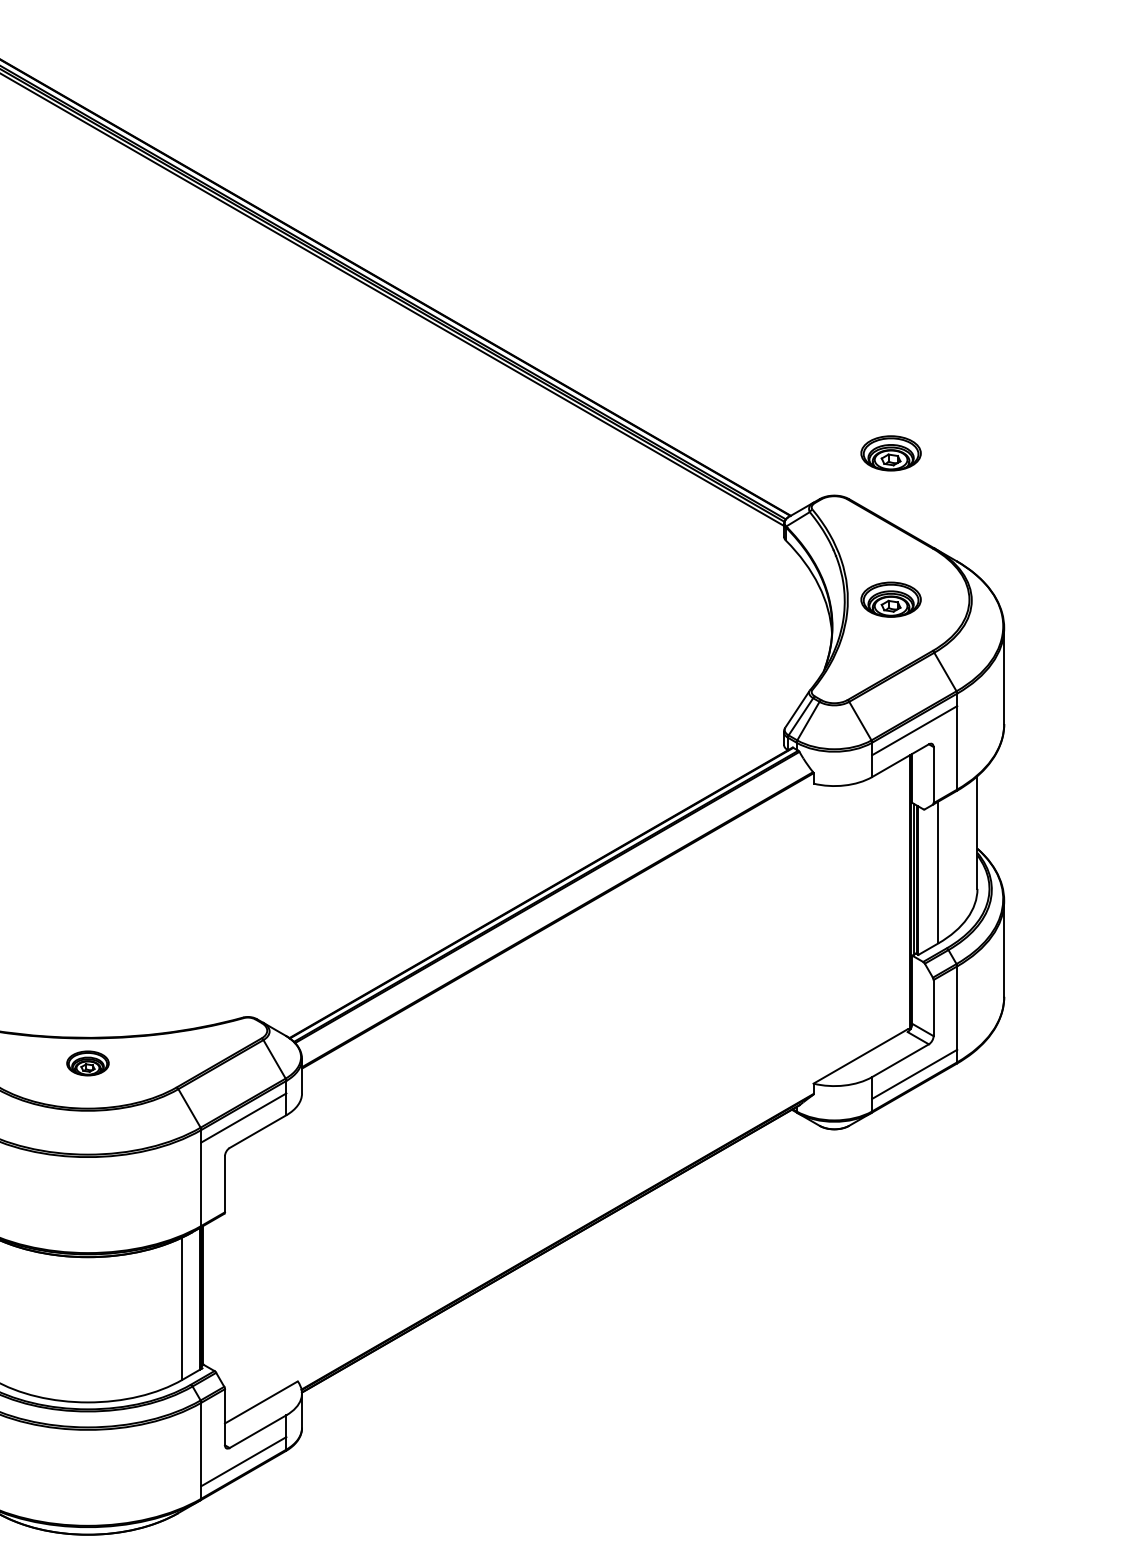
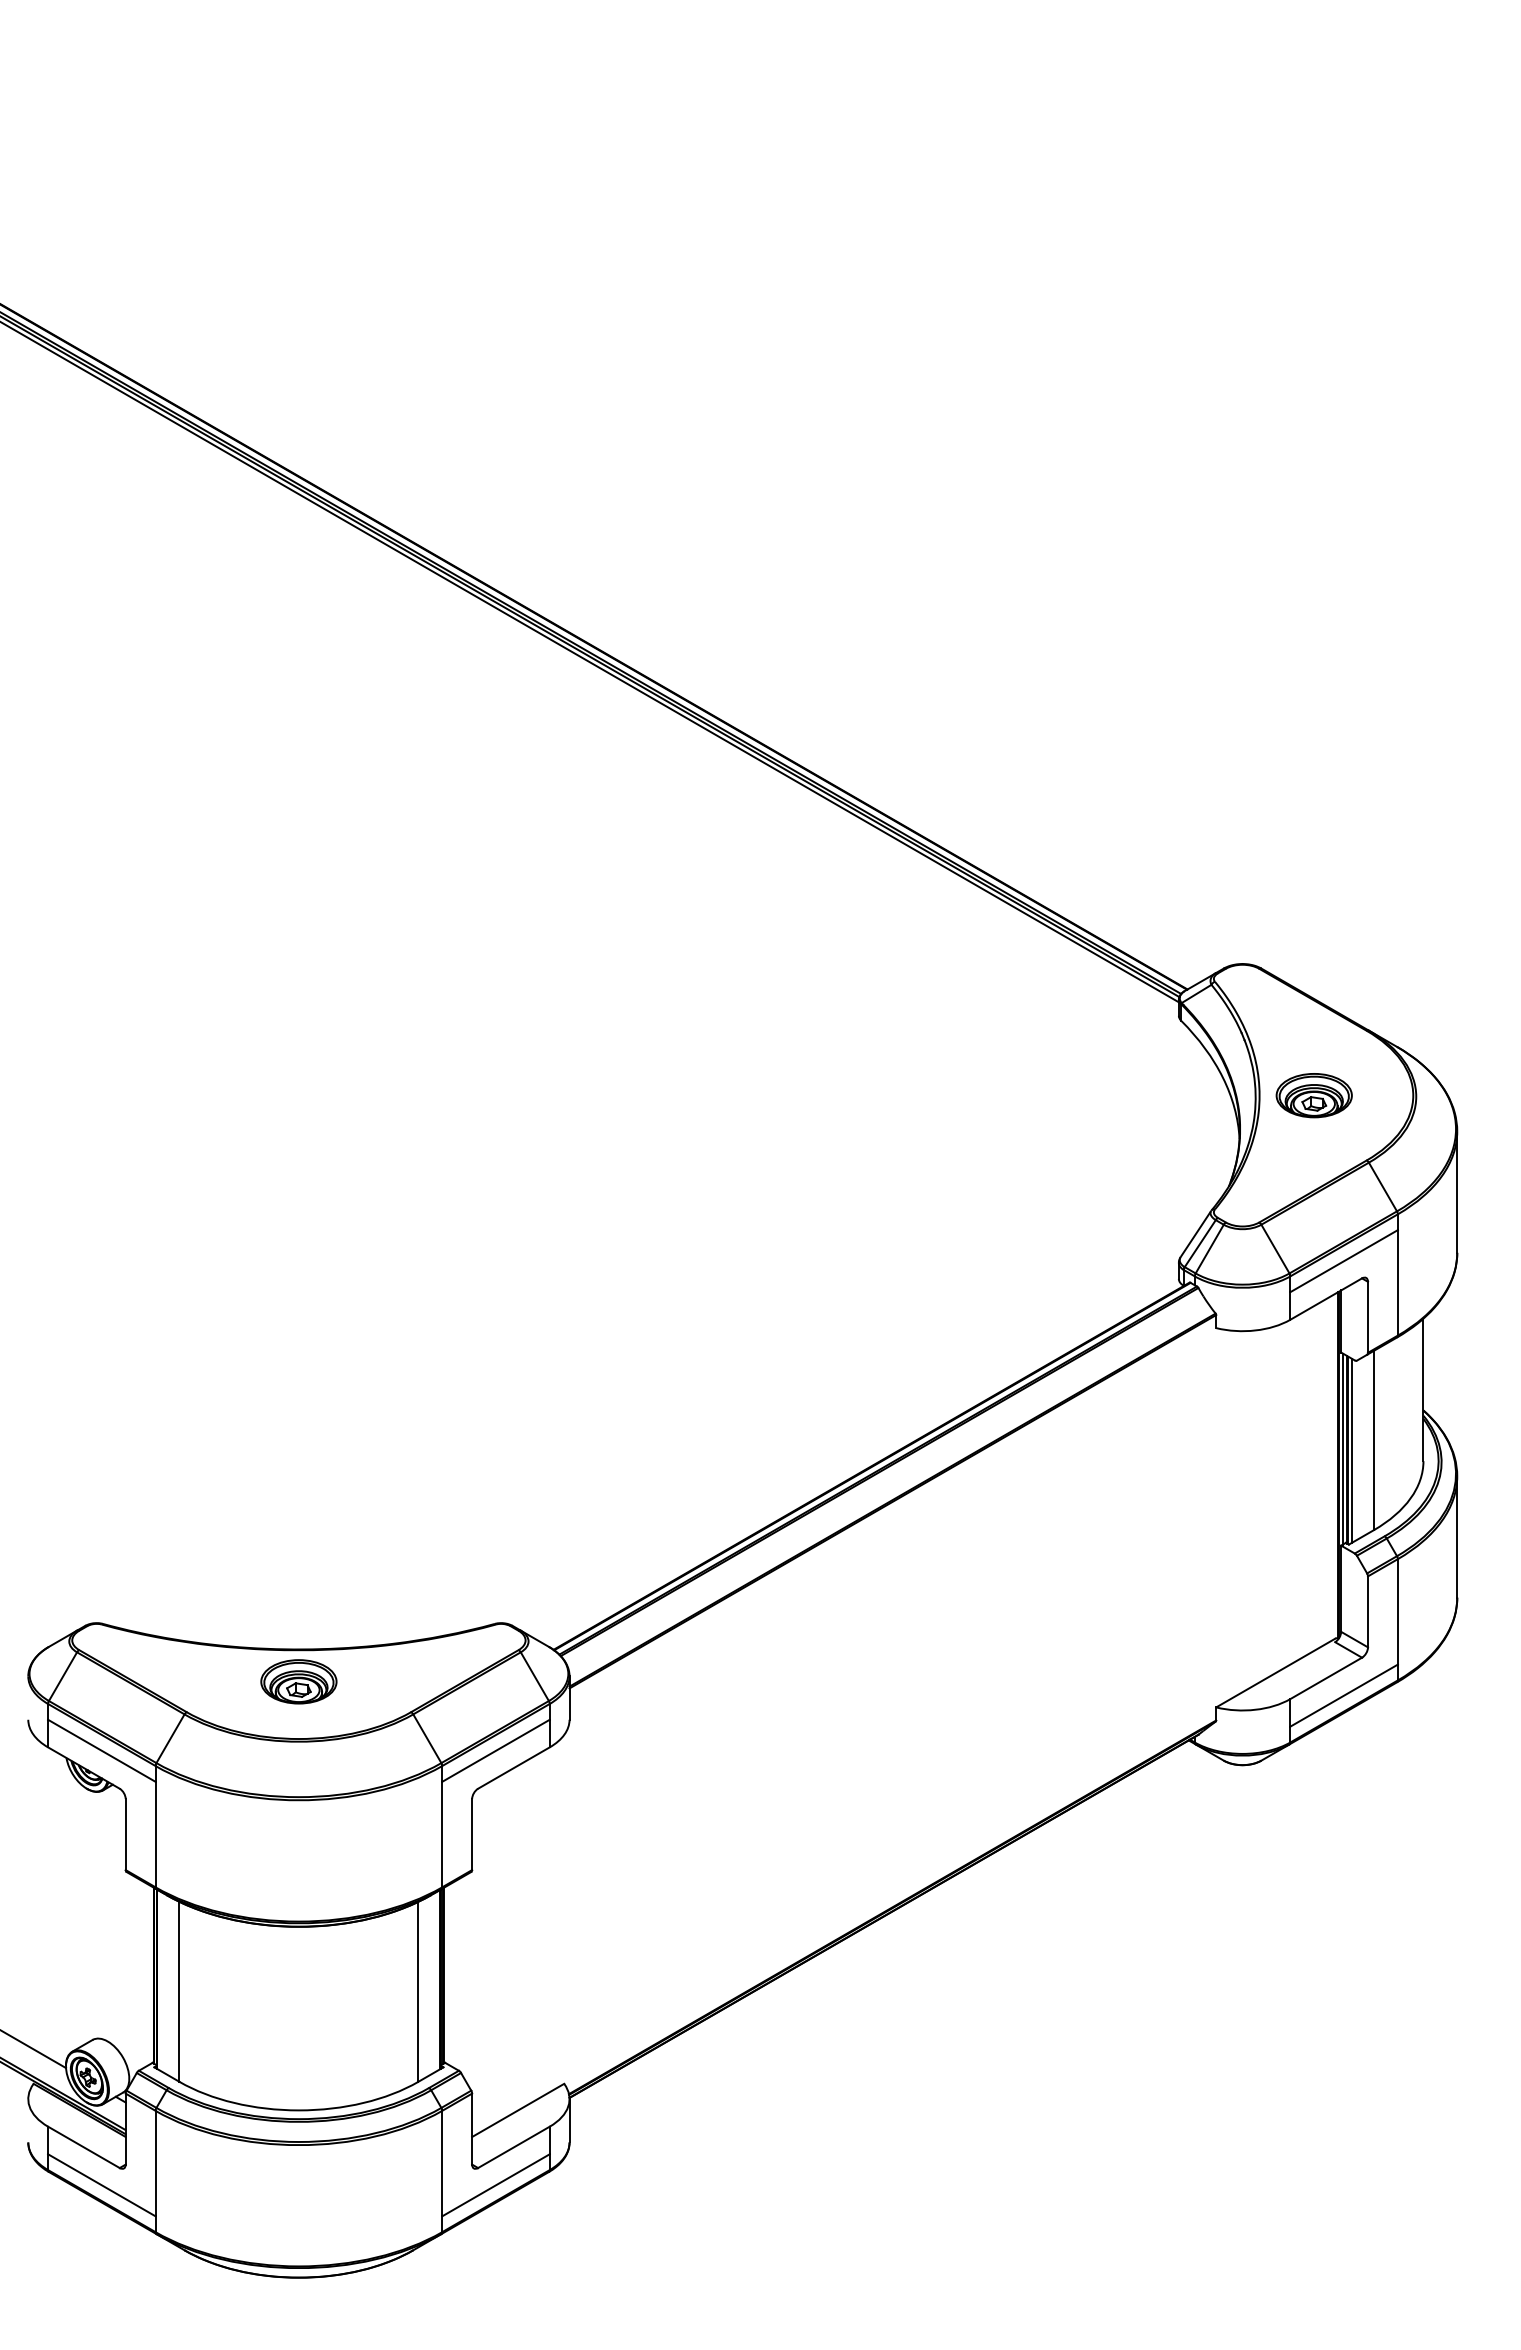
part: (890, 453) -> (1313, 910), removed
line: (920, 880) -> (1351, 1450), added
part: (87, 1063) -> (298, 1681), size x1.43

